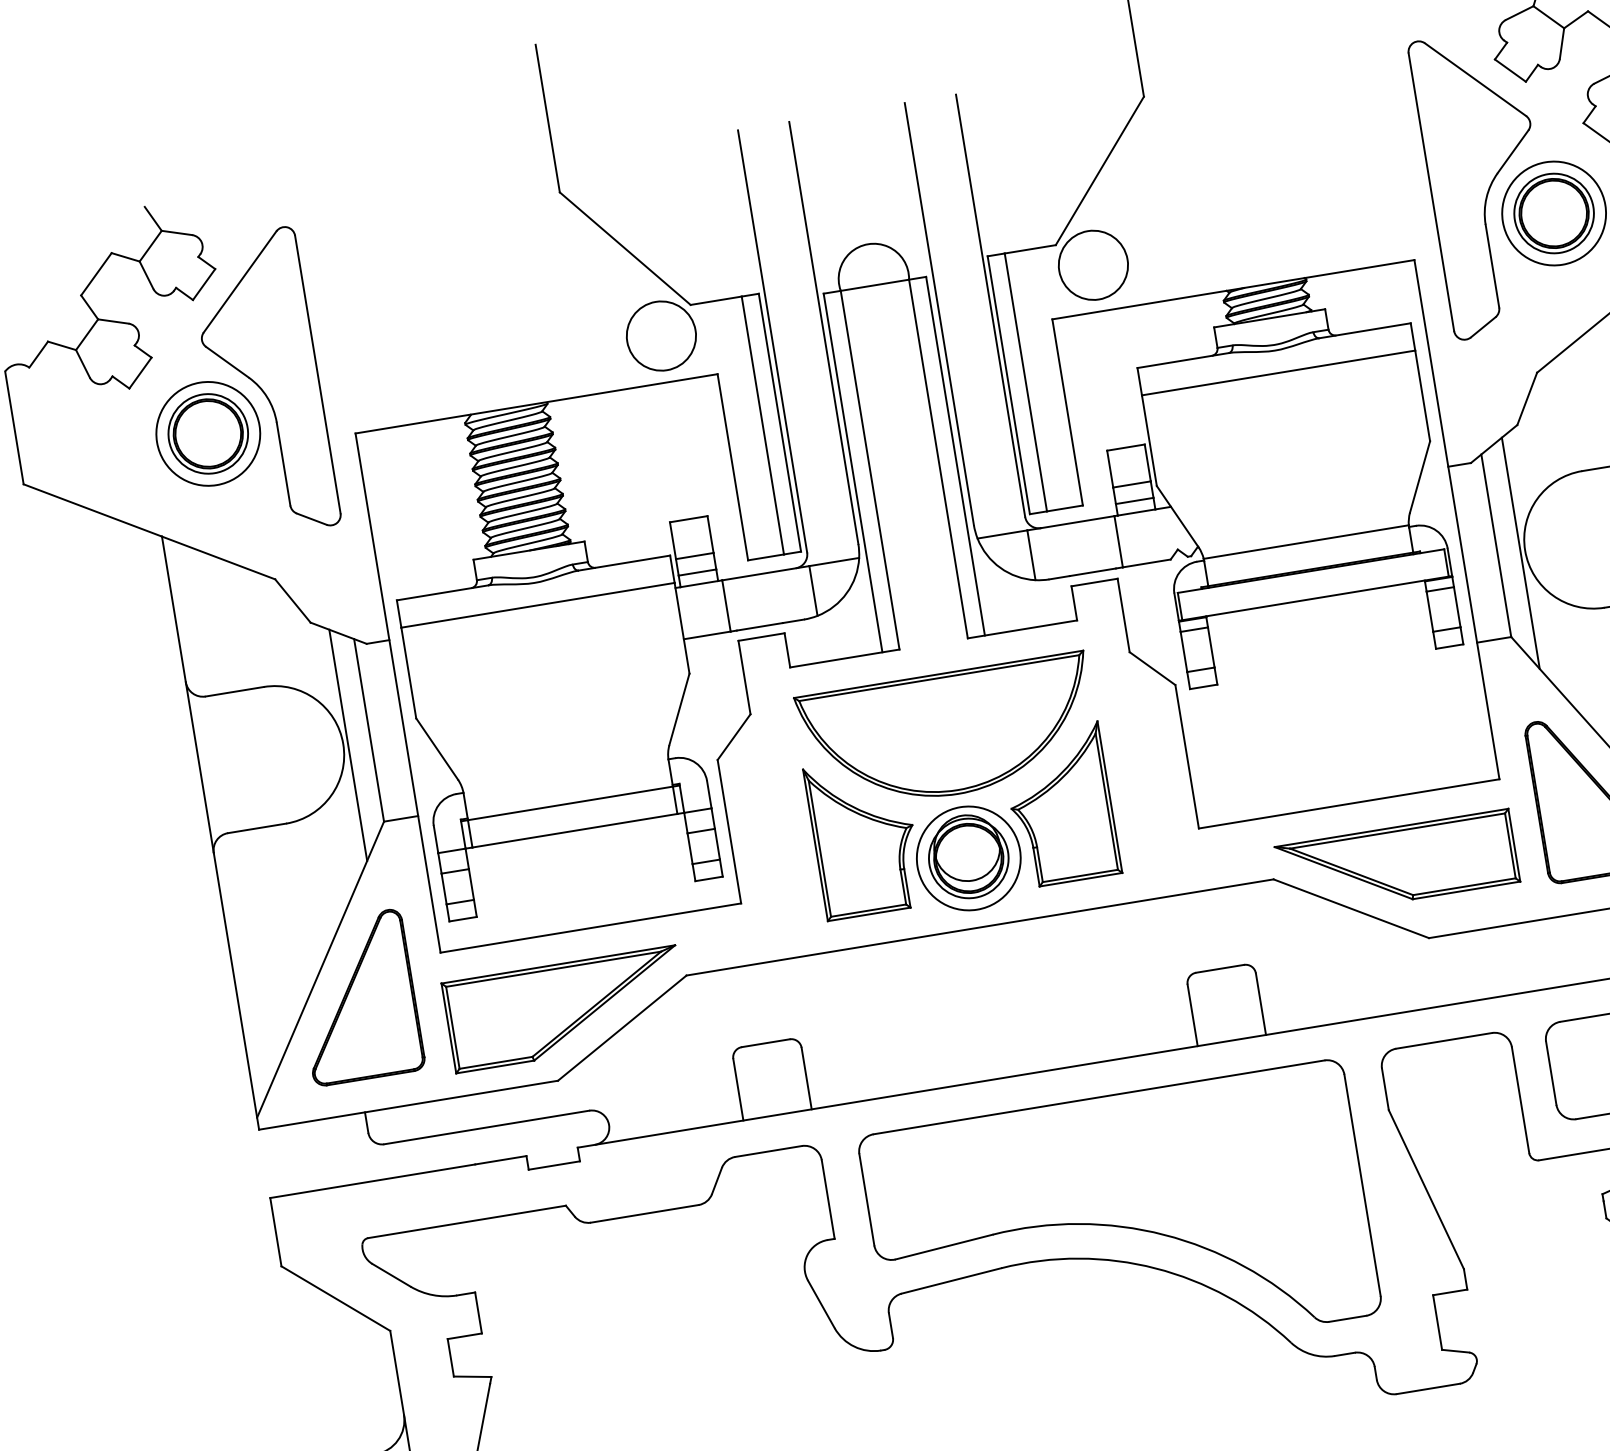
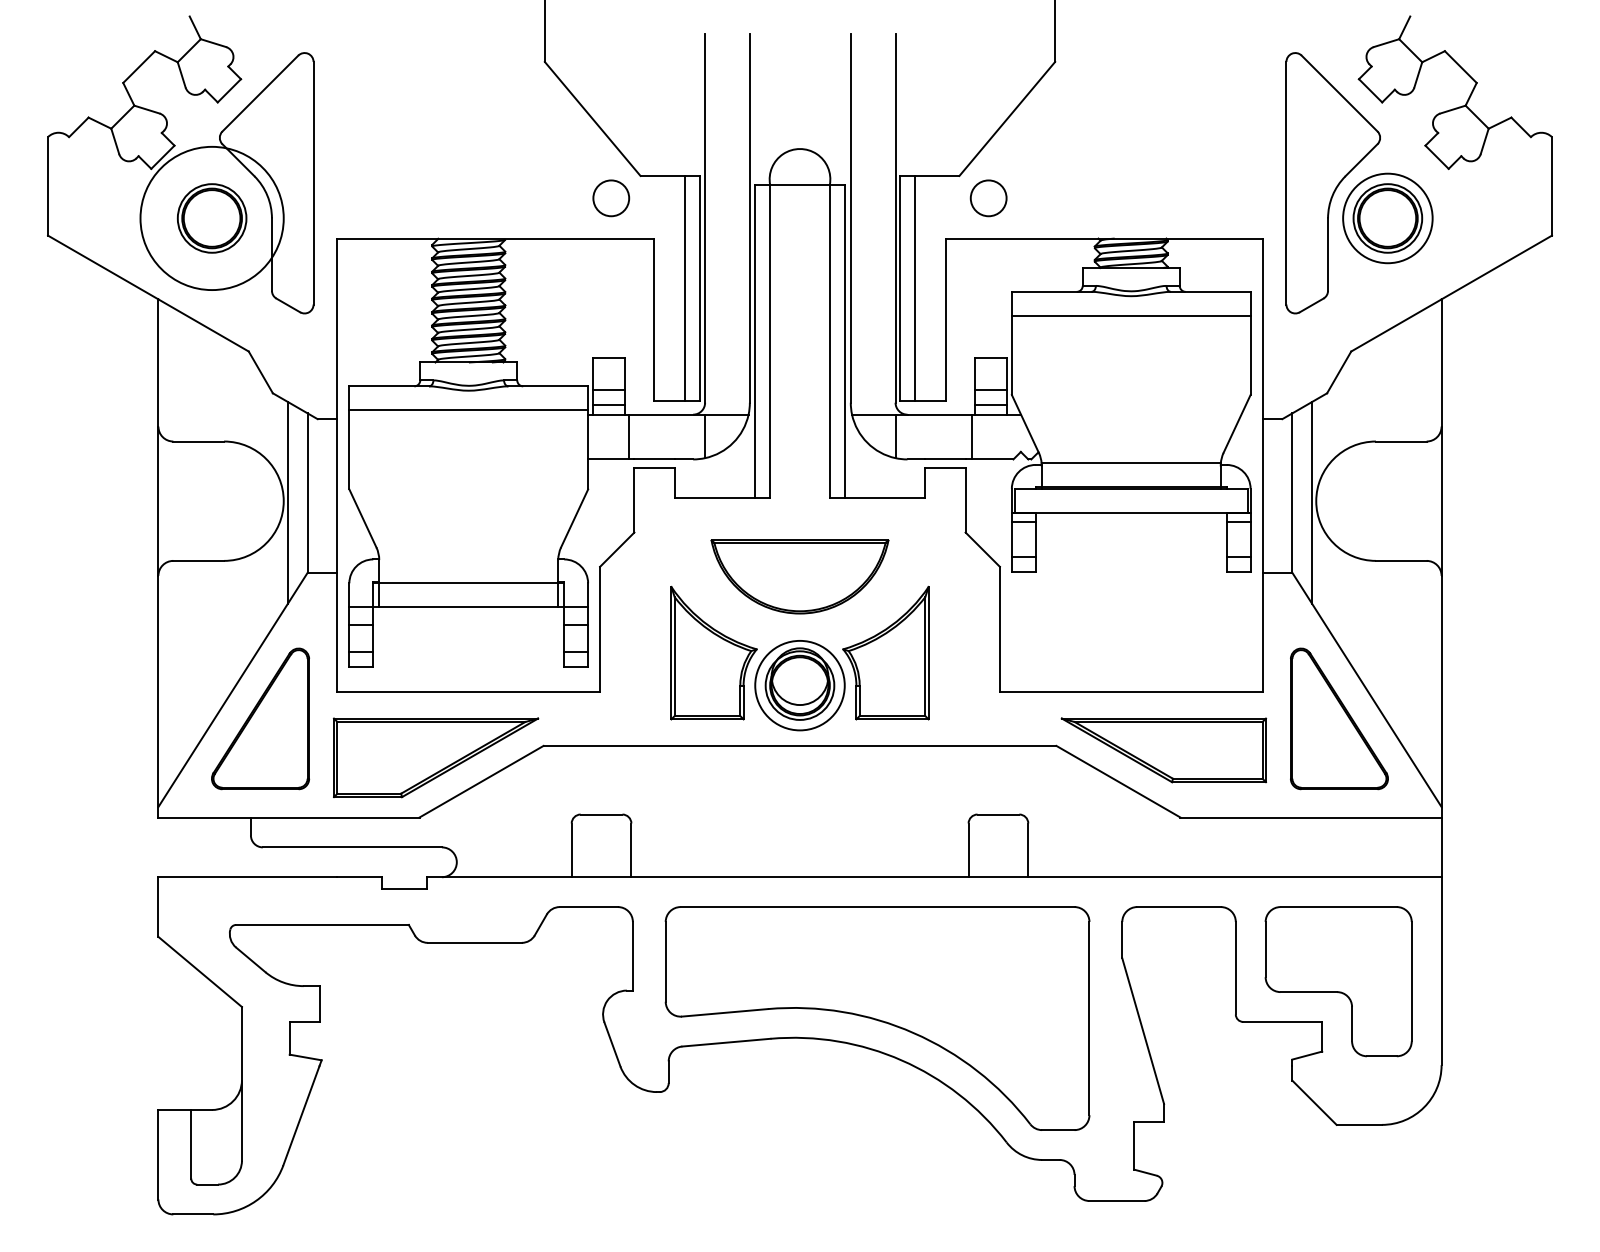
circle: (1093, 265) -> (988, 198), size x0.6
circle: (661, 336) -> (611, 198), size x0.6
circle: (207, 434) -> (211, 218), size x1.6
part: (947, 733) -> (799, 576), size x0.7

